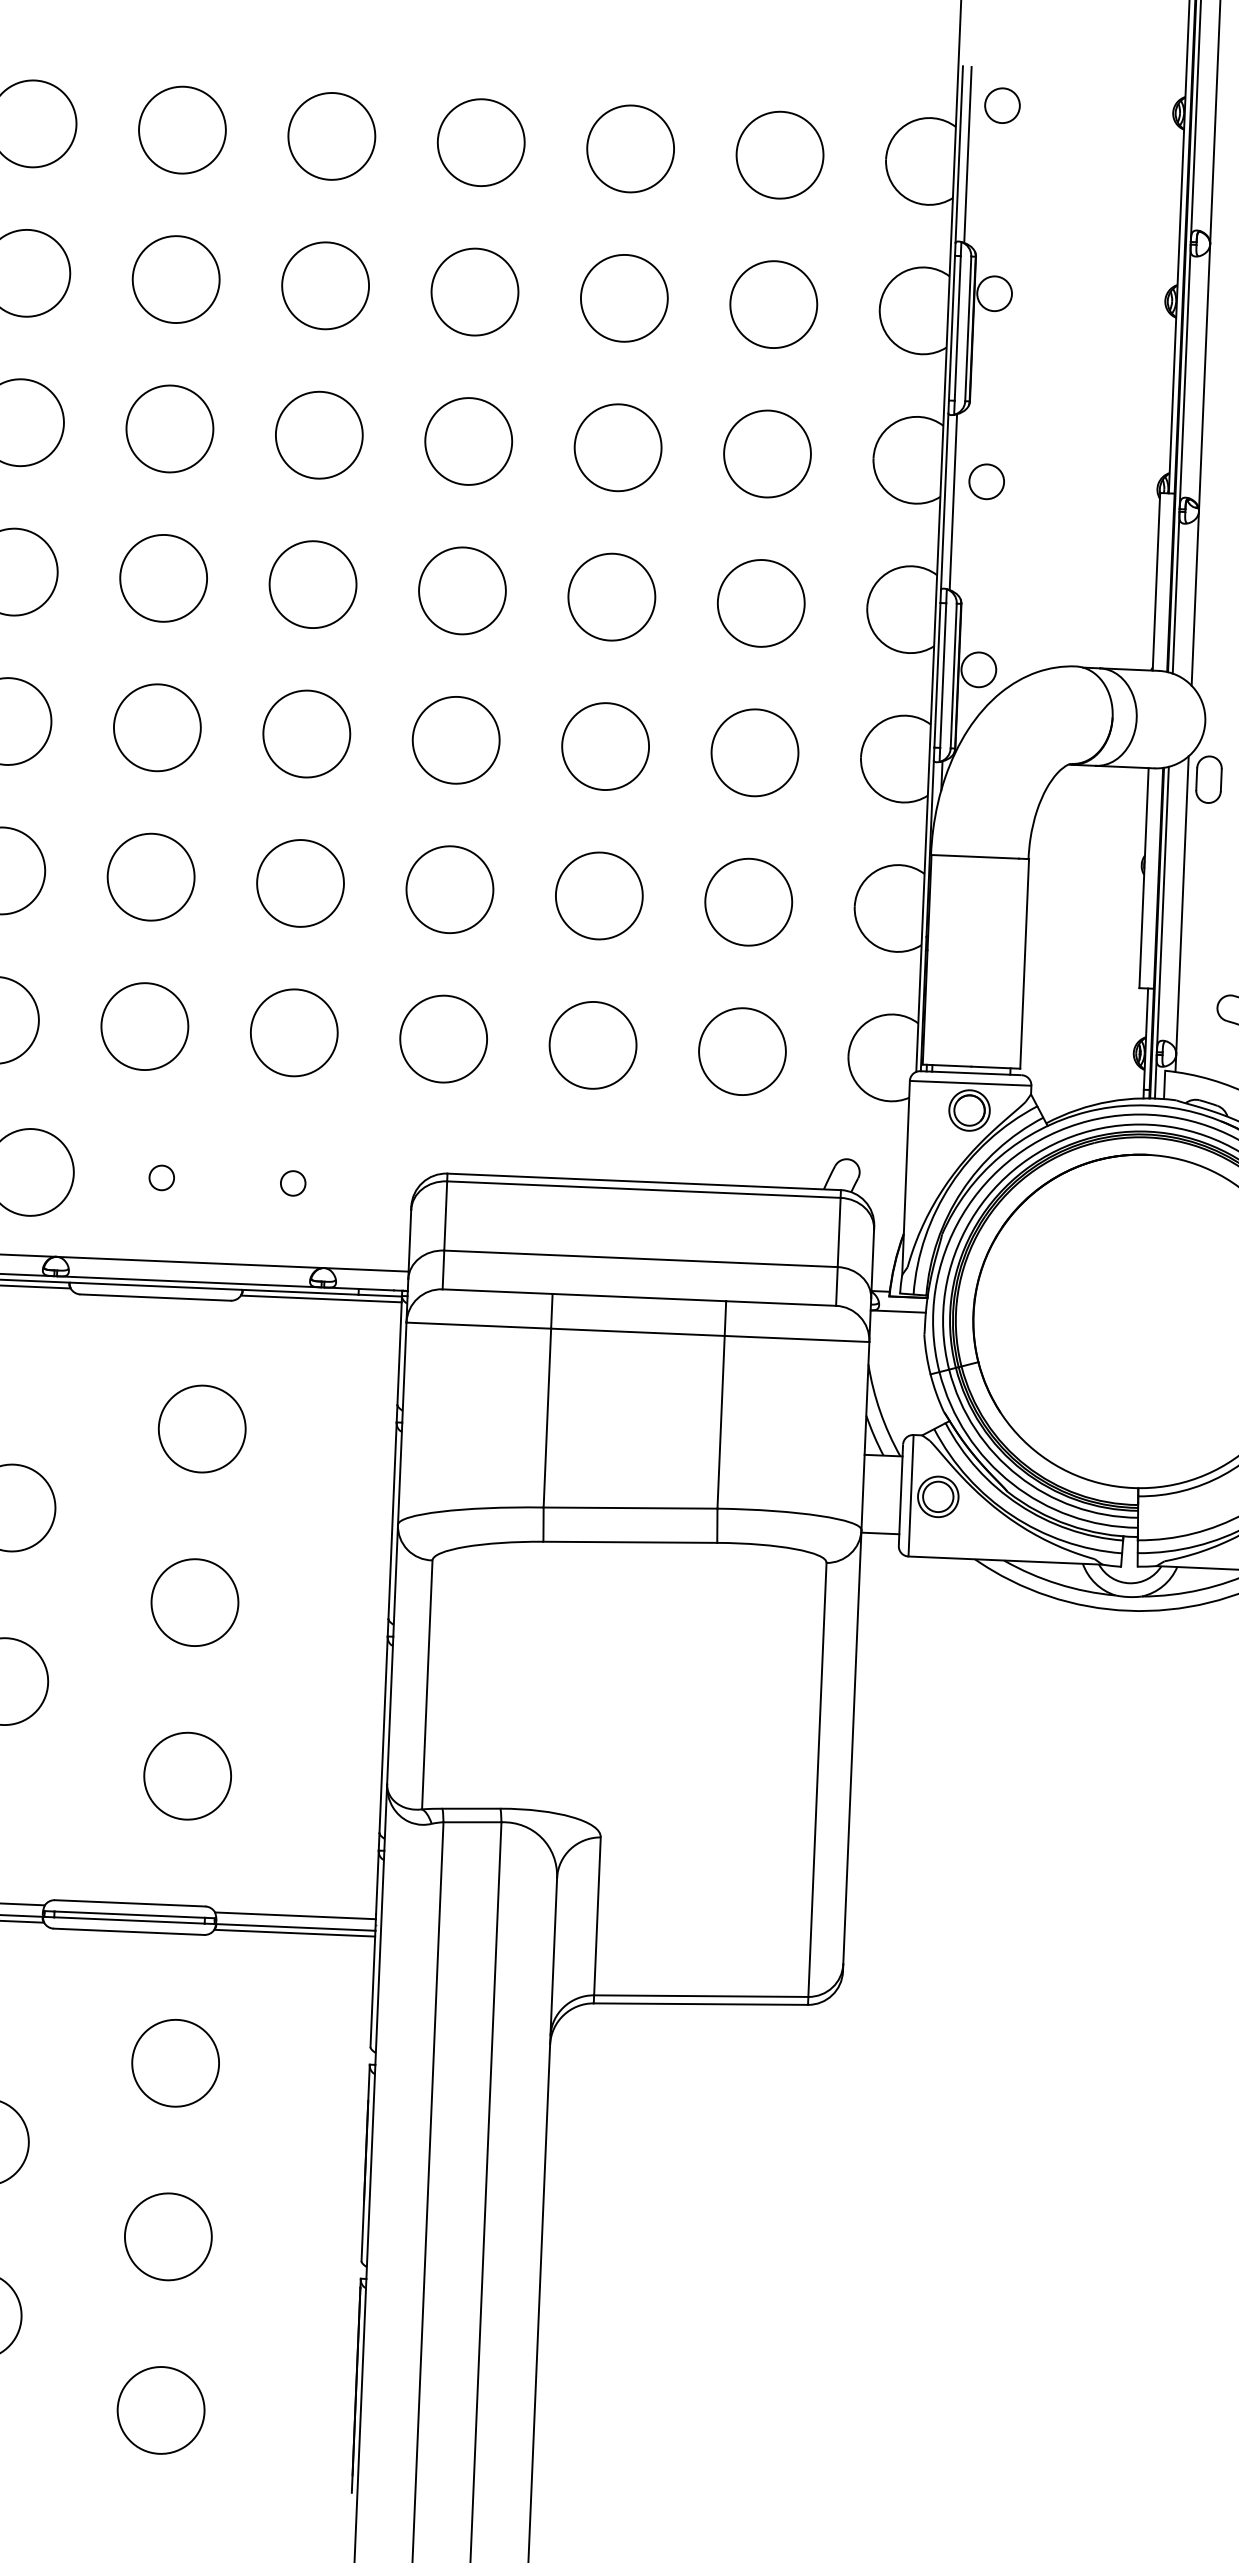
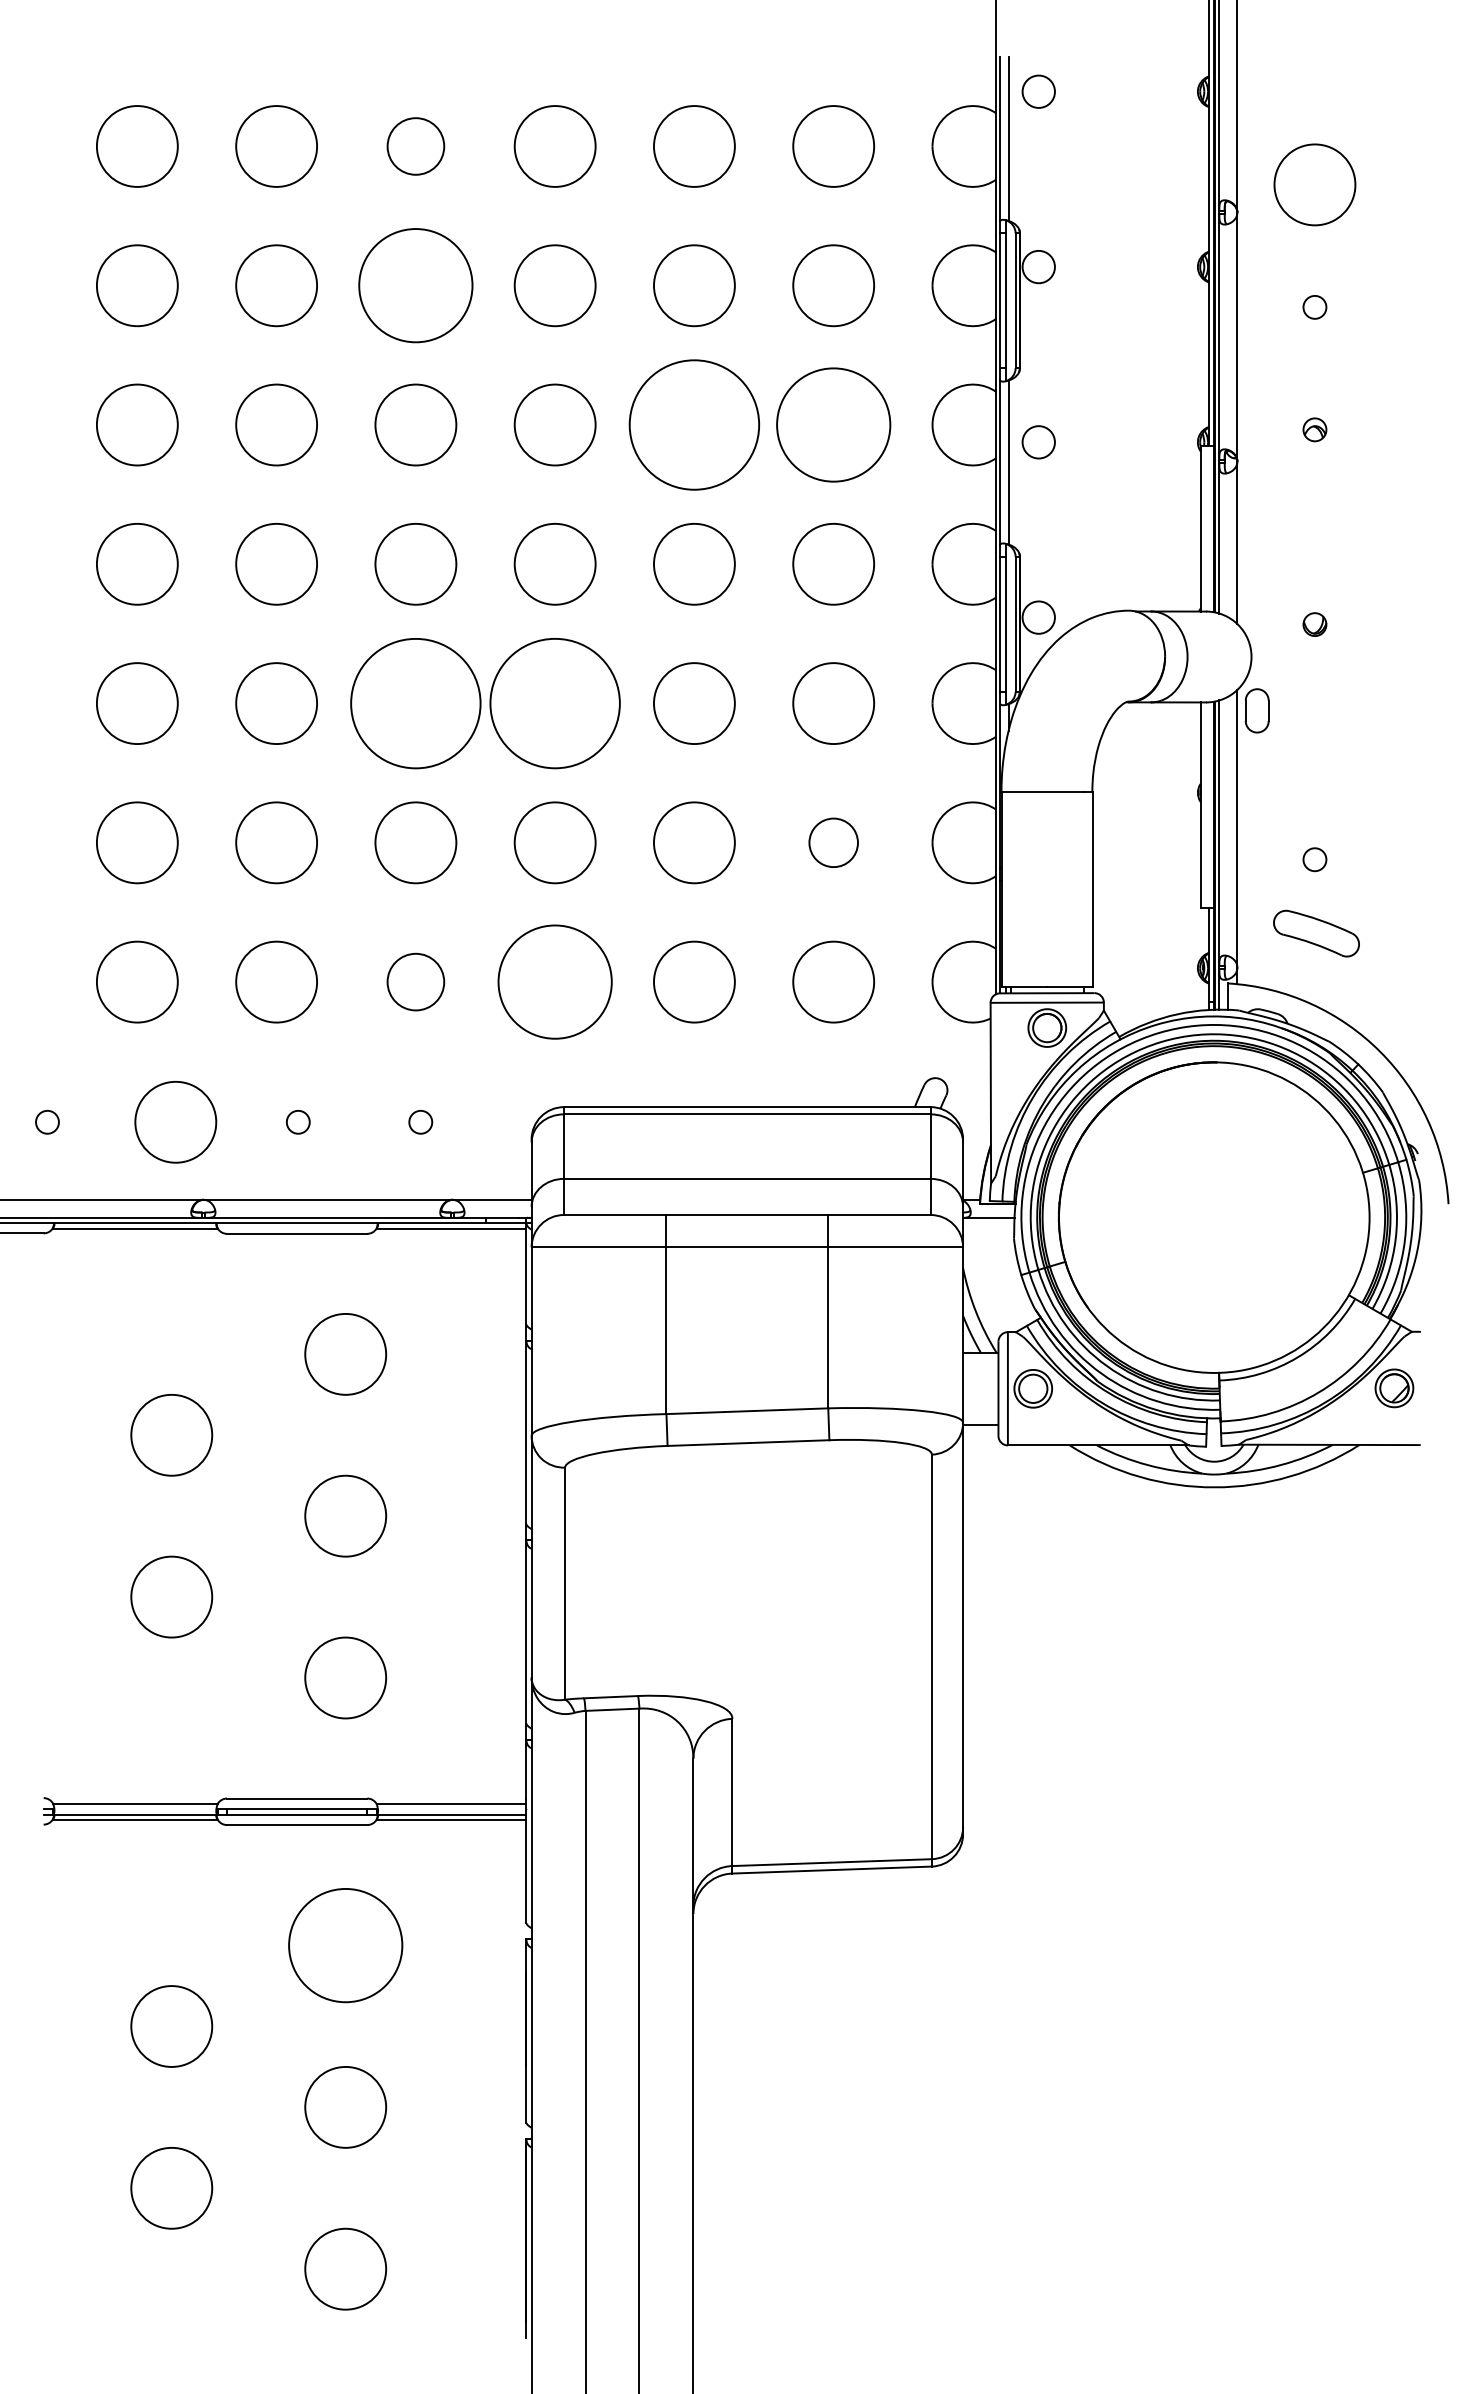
circle: (331, 136) -> (415, 146), size x0.7
circle: (325, 285) -> (415, 285), size x1.4
circle: (617, 447) -> (693, 424), size x1.6
circle: (767, 453) -> (833, 424), size x1.4
circle: (306, 733) -> (415, 703), size x1.6
circle: (455, 740) -> (554, 703), size x1.6
circle: (748, 901) -> (833, 842), size x0.6
circle: (293, 1032) -> (415, 981), size x0.7
circle: (442, 1038) -> (554, 981), size x1.4
circle: (175, 2063) -> (345, 1945), size x1.4

